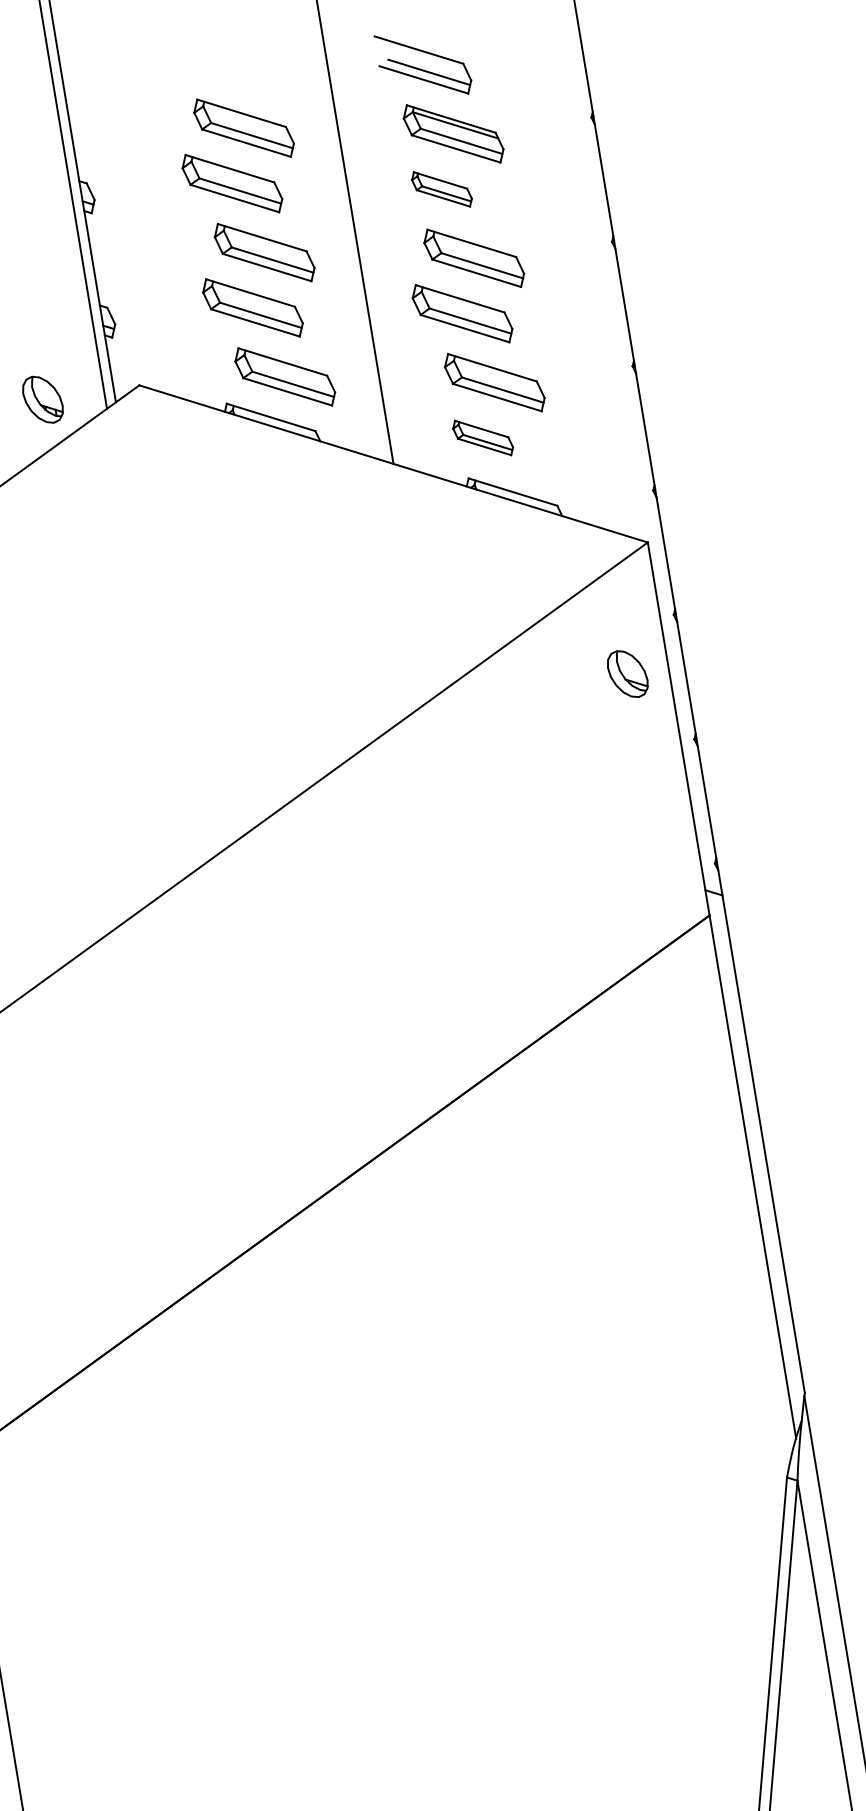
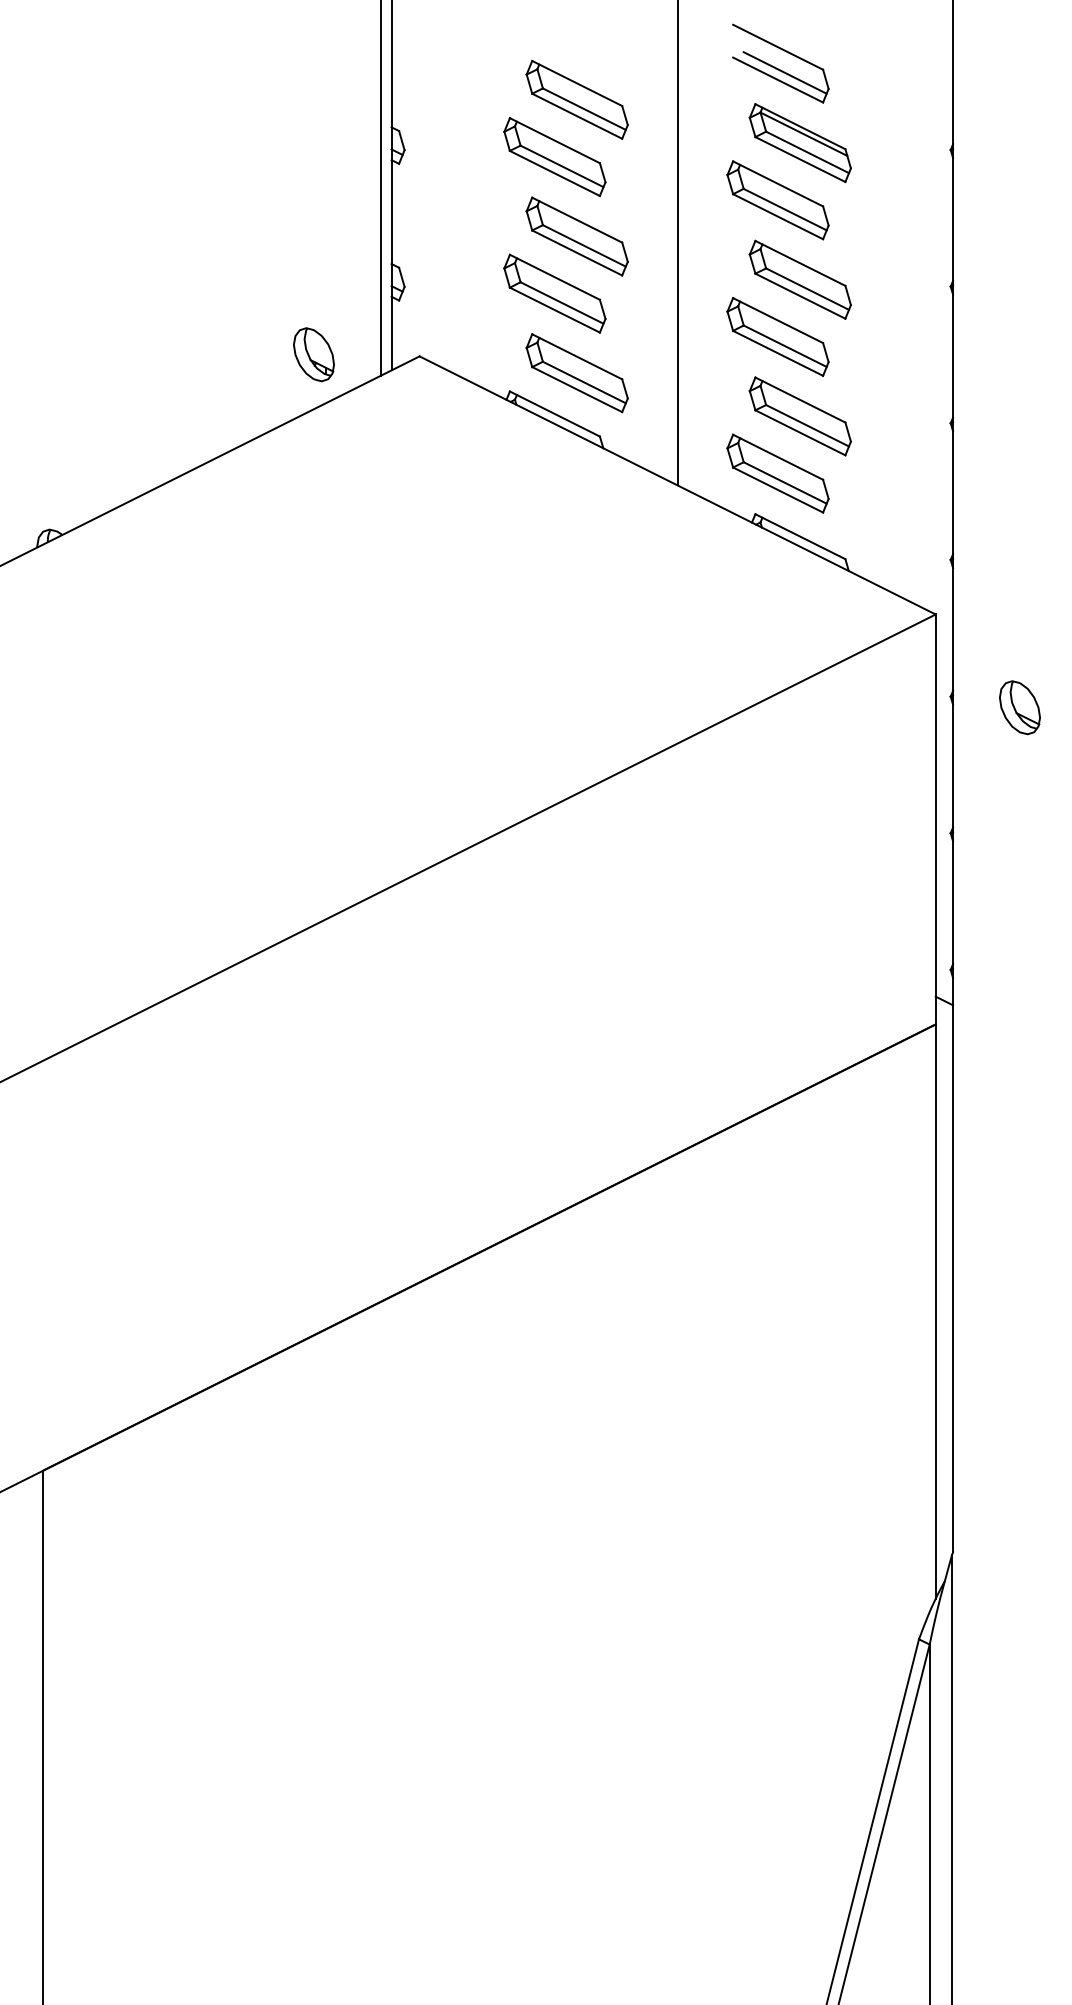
part: (441, 189) -> (777, 200), size x1.67
part: (482, 438) -> (777, 473), size x1.67
part: (627, 673) -> (1019, 707), moved

